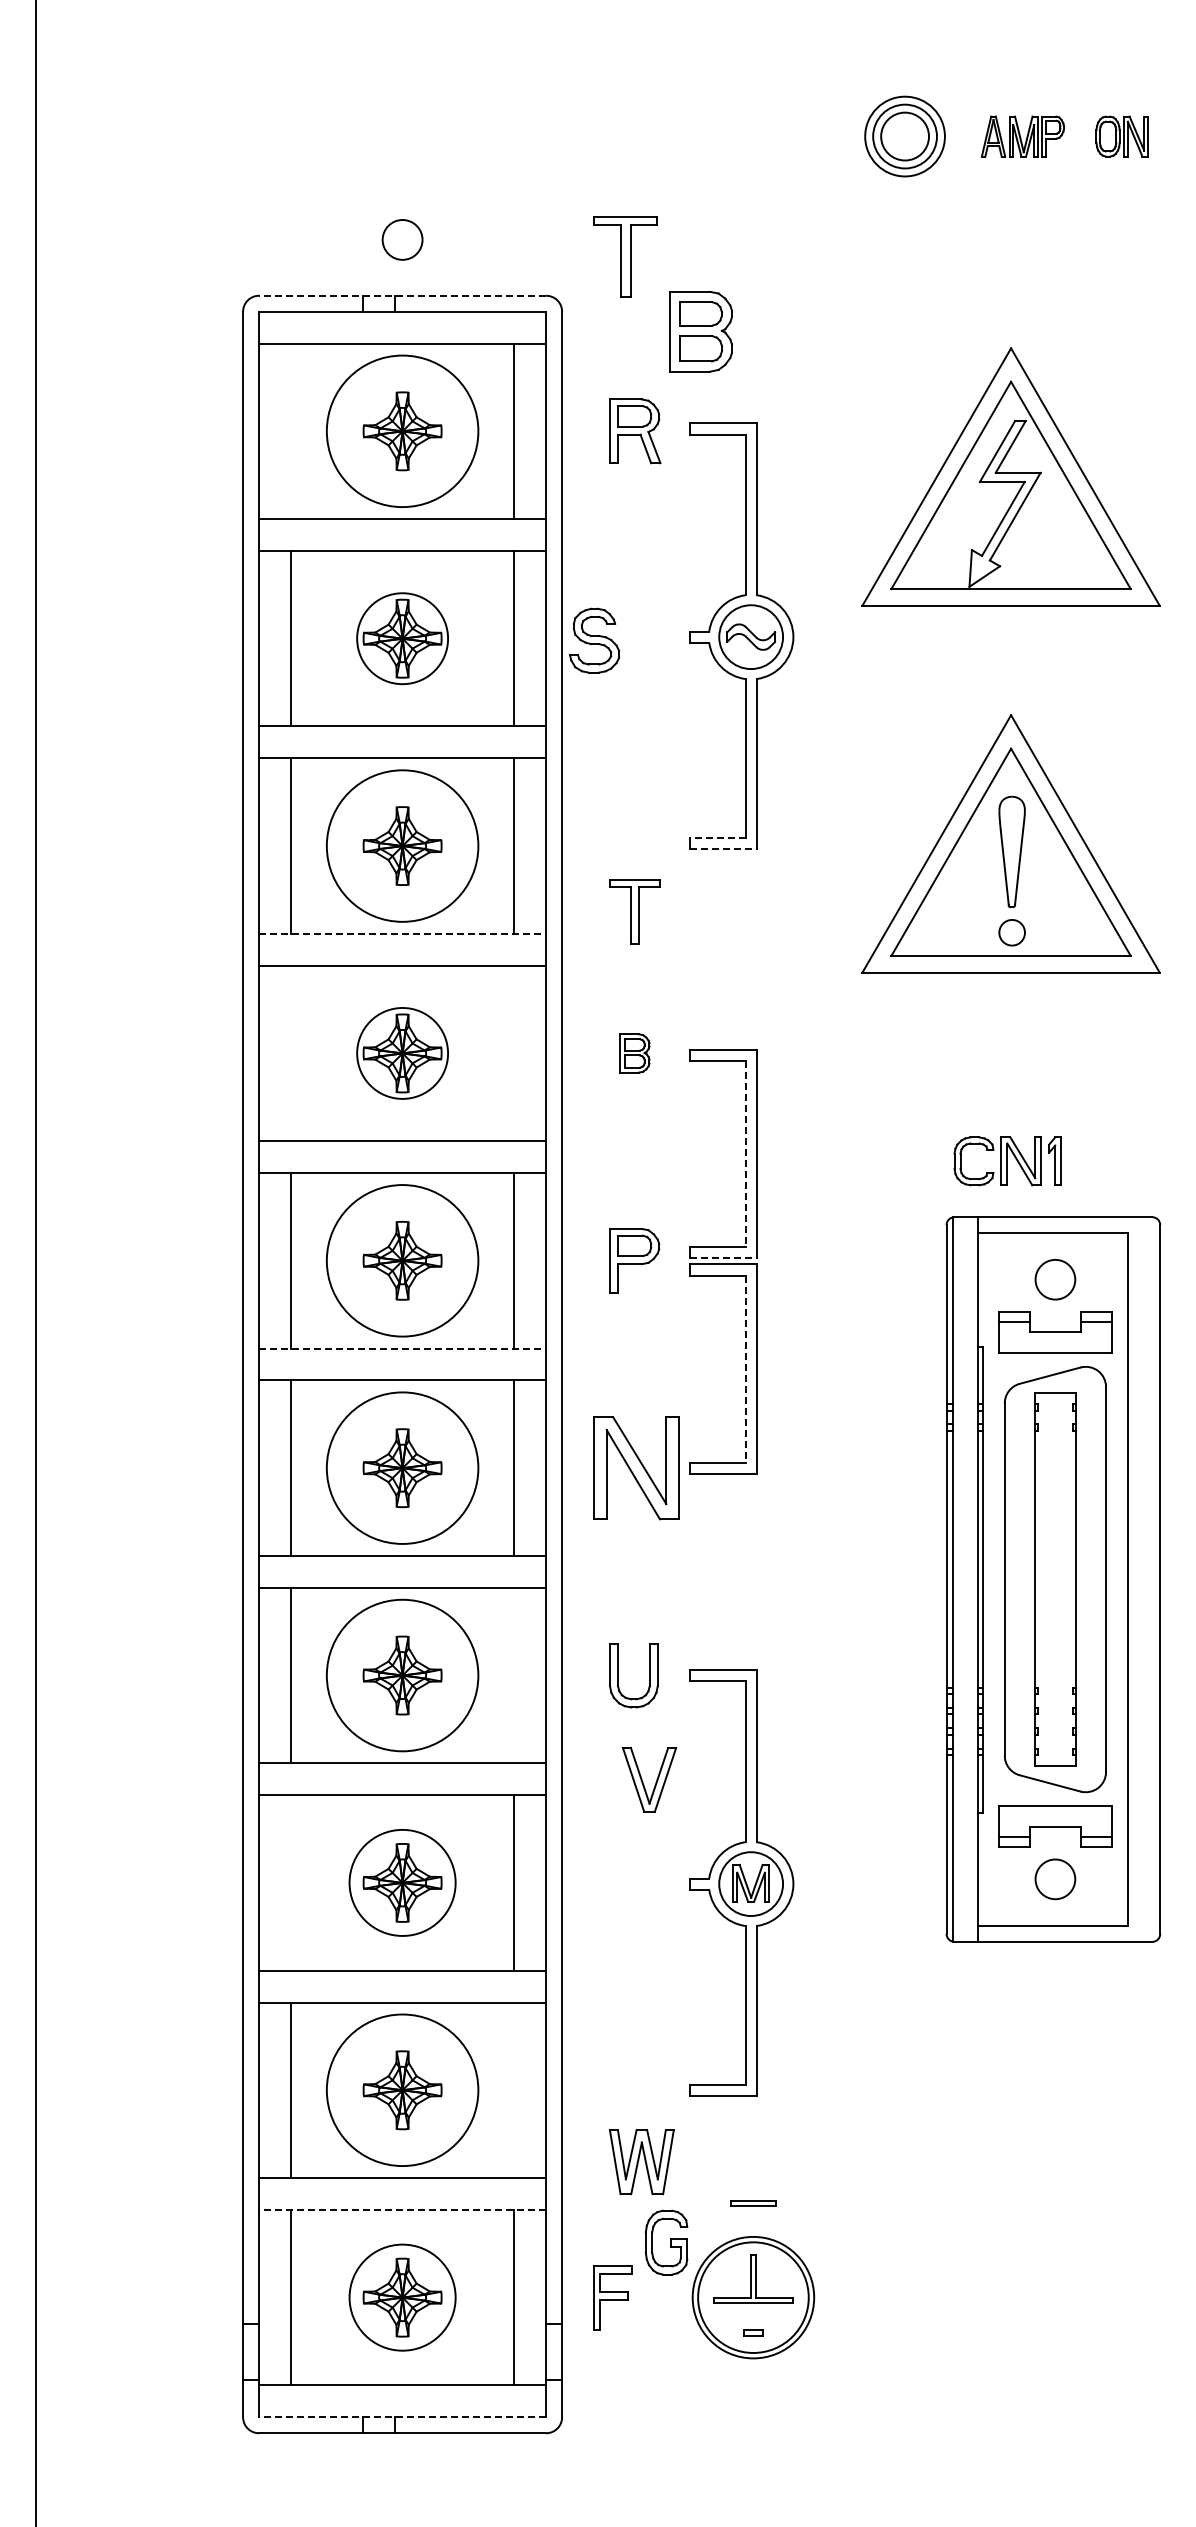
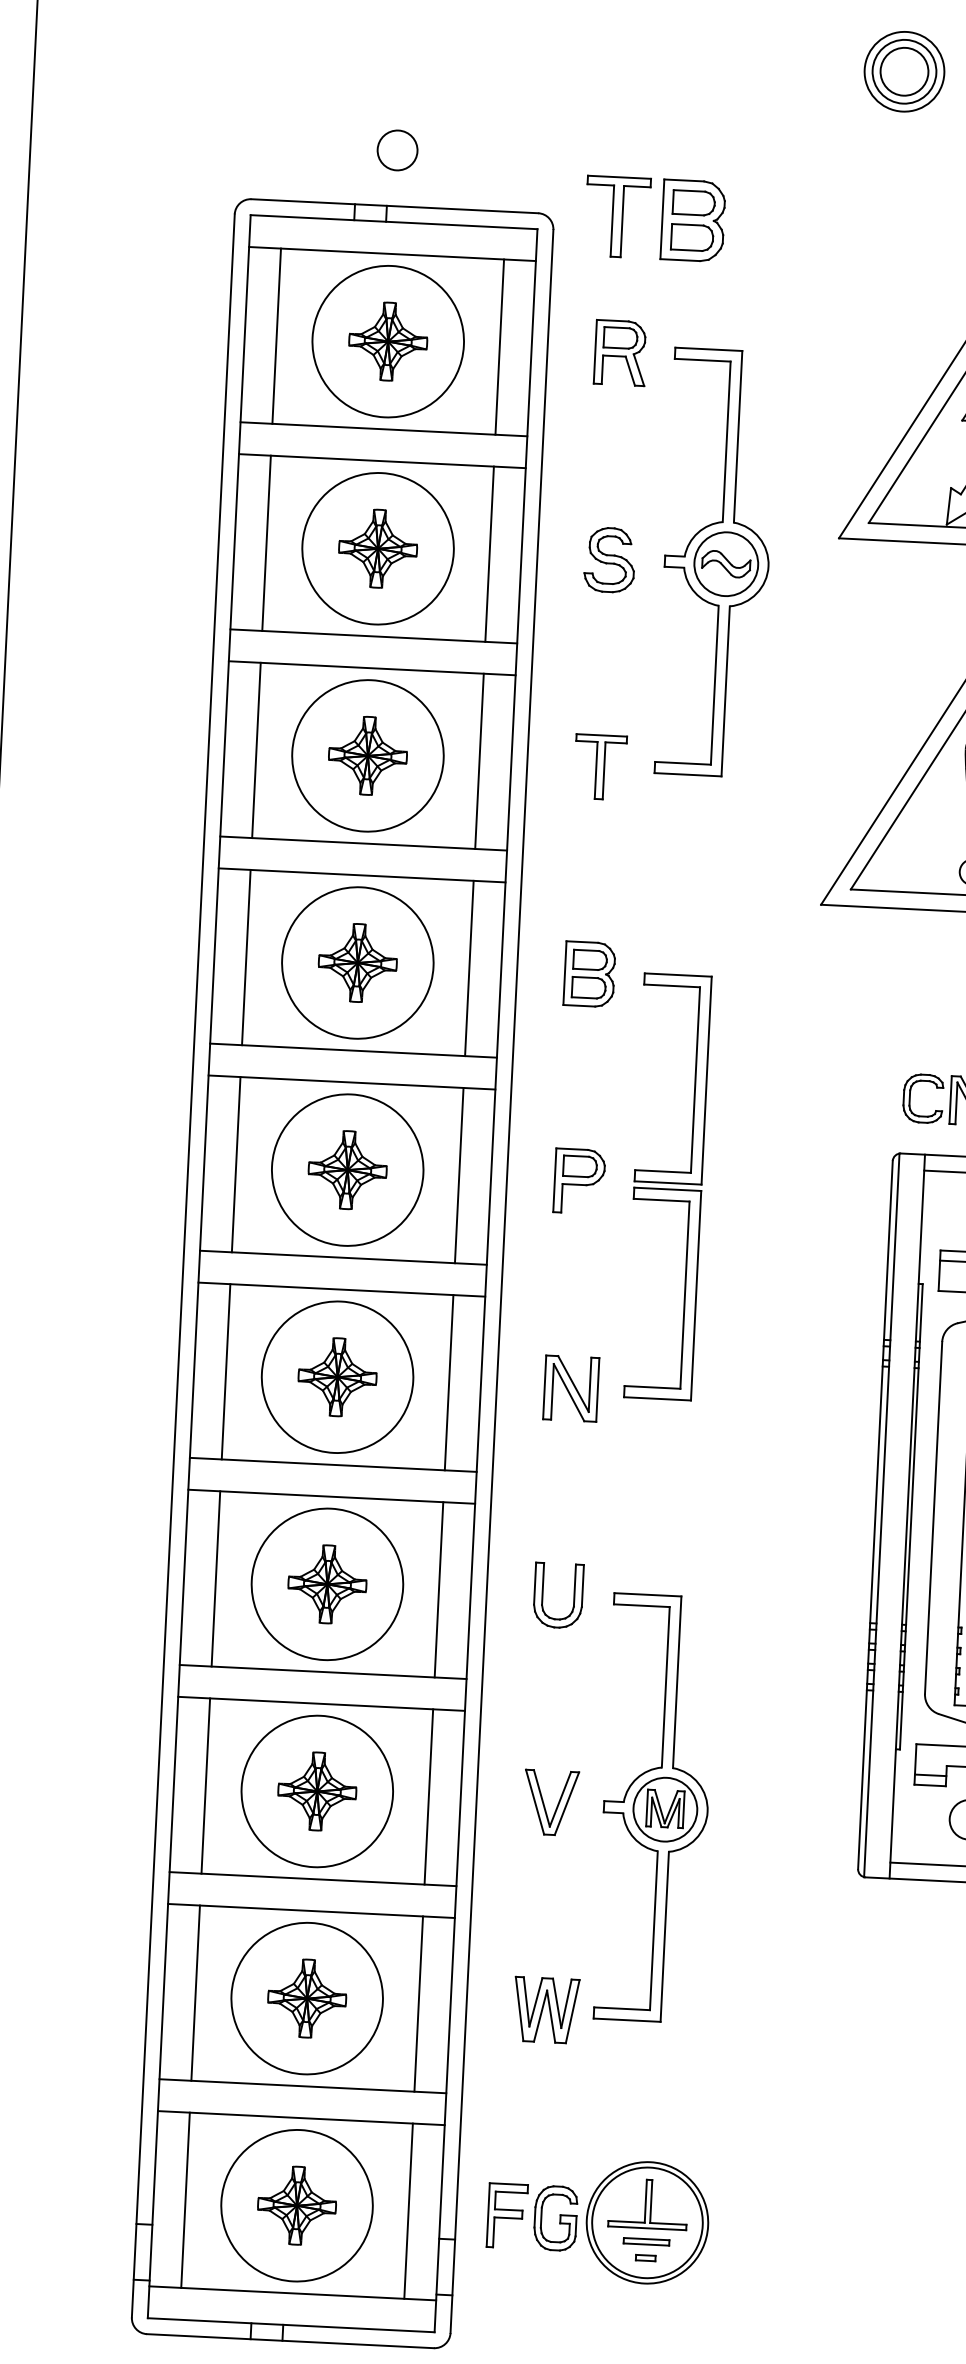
part: (625, 256) -> (617, 216), moved
line: (402, 295) -> (394, 205), dashed -> solid
part: (700, 331) -> (692, 220), moved
line: (290, 431) -> (276, 336), added
circle: (402, 638) -> (378, 548), size x1.67
part: (594, 640) -> (609, 559), moved
line: (717, 838) -> (682, 763), dashed -> solid
line: (723, 849) -> (688, 774), dashed -> solid
part: (634, 911) -> (599, 766), moved
line: (402, 933) -> (363, 843), dashed -> solid
line: (290, 1053) -> (245, 957), added
circle: (402, 1053) -> (357, 963), size x1.67
line: (514, 1053) -> (469, 968), added
part: (634, 1053) -> (589, 974), size x1.67
line: (745, 1153) -> (695, 1079), dashed -> solid
line: (723, 1257) -> (668, 1182), dashed -> solid
line: (402, 1348) -> (343, 1257), dashed -> solid
line: (745, 1369) -> (684, 1295), dashed -> solid
part: (636, 1467) -> (571, 1387), size x0.62
line: (514, 1675) -> (439, 1589), added
part: (643, 1781) -> (544, 1804), moved
line: (290, 1882) -> (205, 1785), added
circle: (402, 1882) -> (317, 1791), size x1.43
line: (514, 2090) -> (418, 2004), added
part: (641, 2162) -> (545, 2010), moved
part: (753, 2203) -> (646, 2241), moved
line: (402, 2209) -> (301, 2117), dashed -> solid
part: (666, 2242) -> (555, 2218), moved
circle: (402, 2297) -> (296, 2205), size x1.43
line: (402, 2417) -> (291, 2325), dashed -> solid

